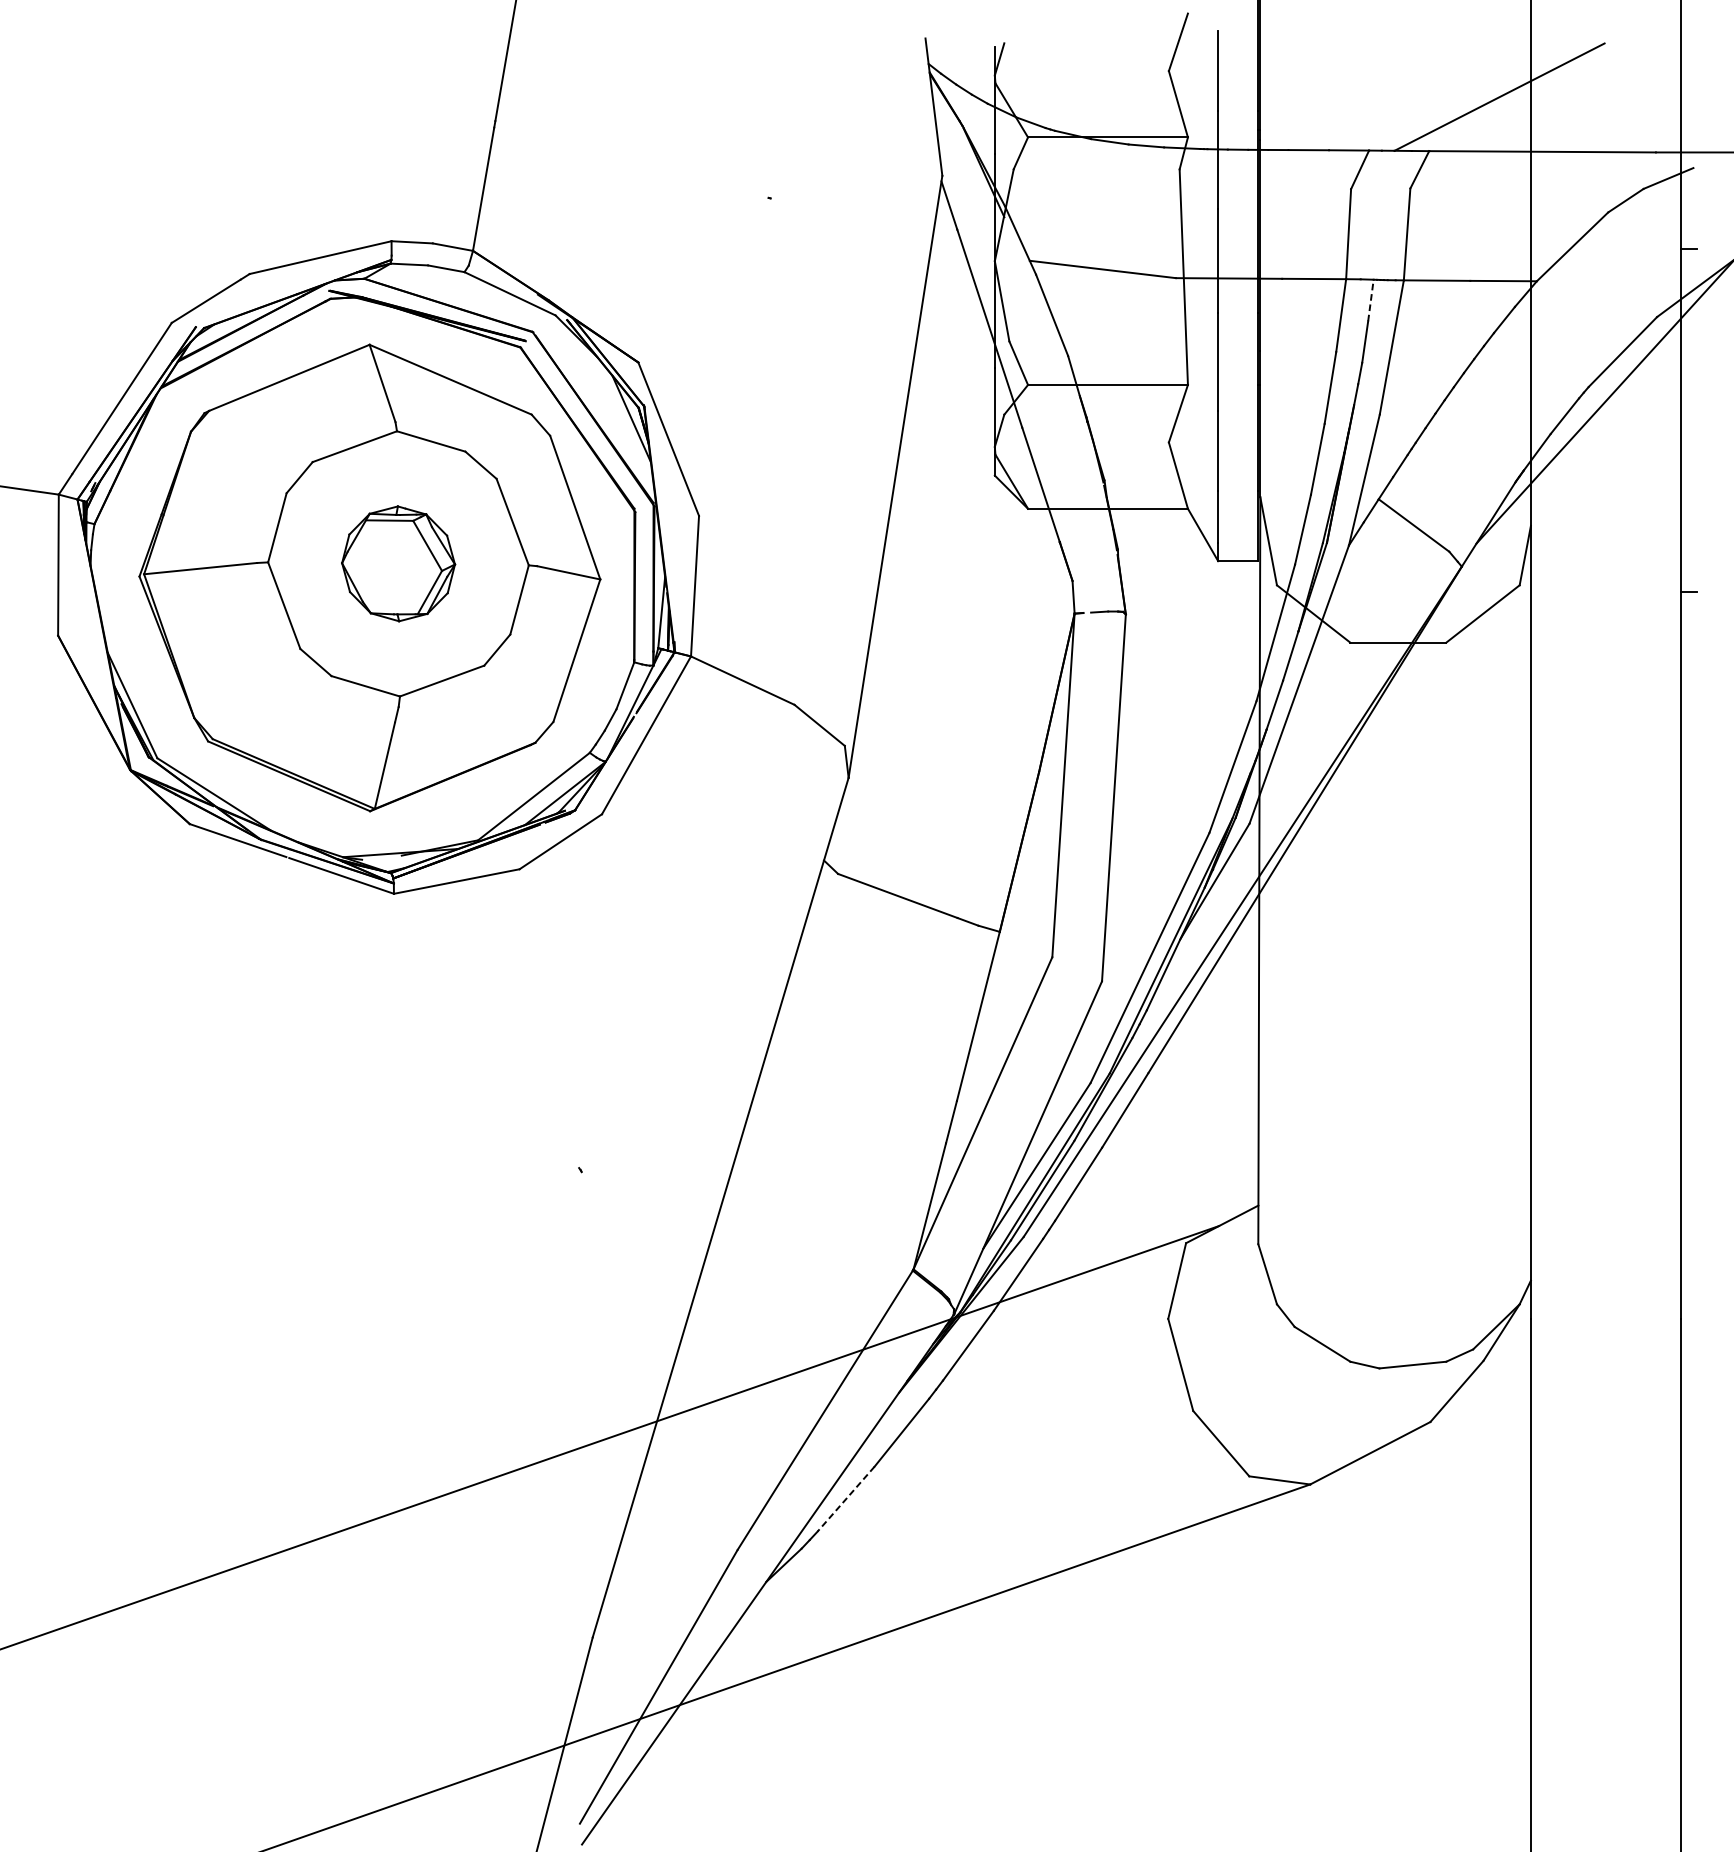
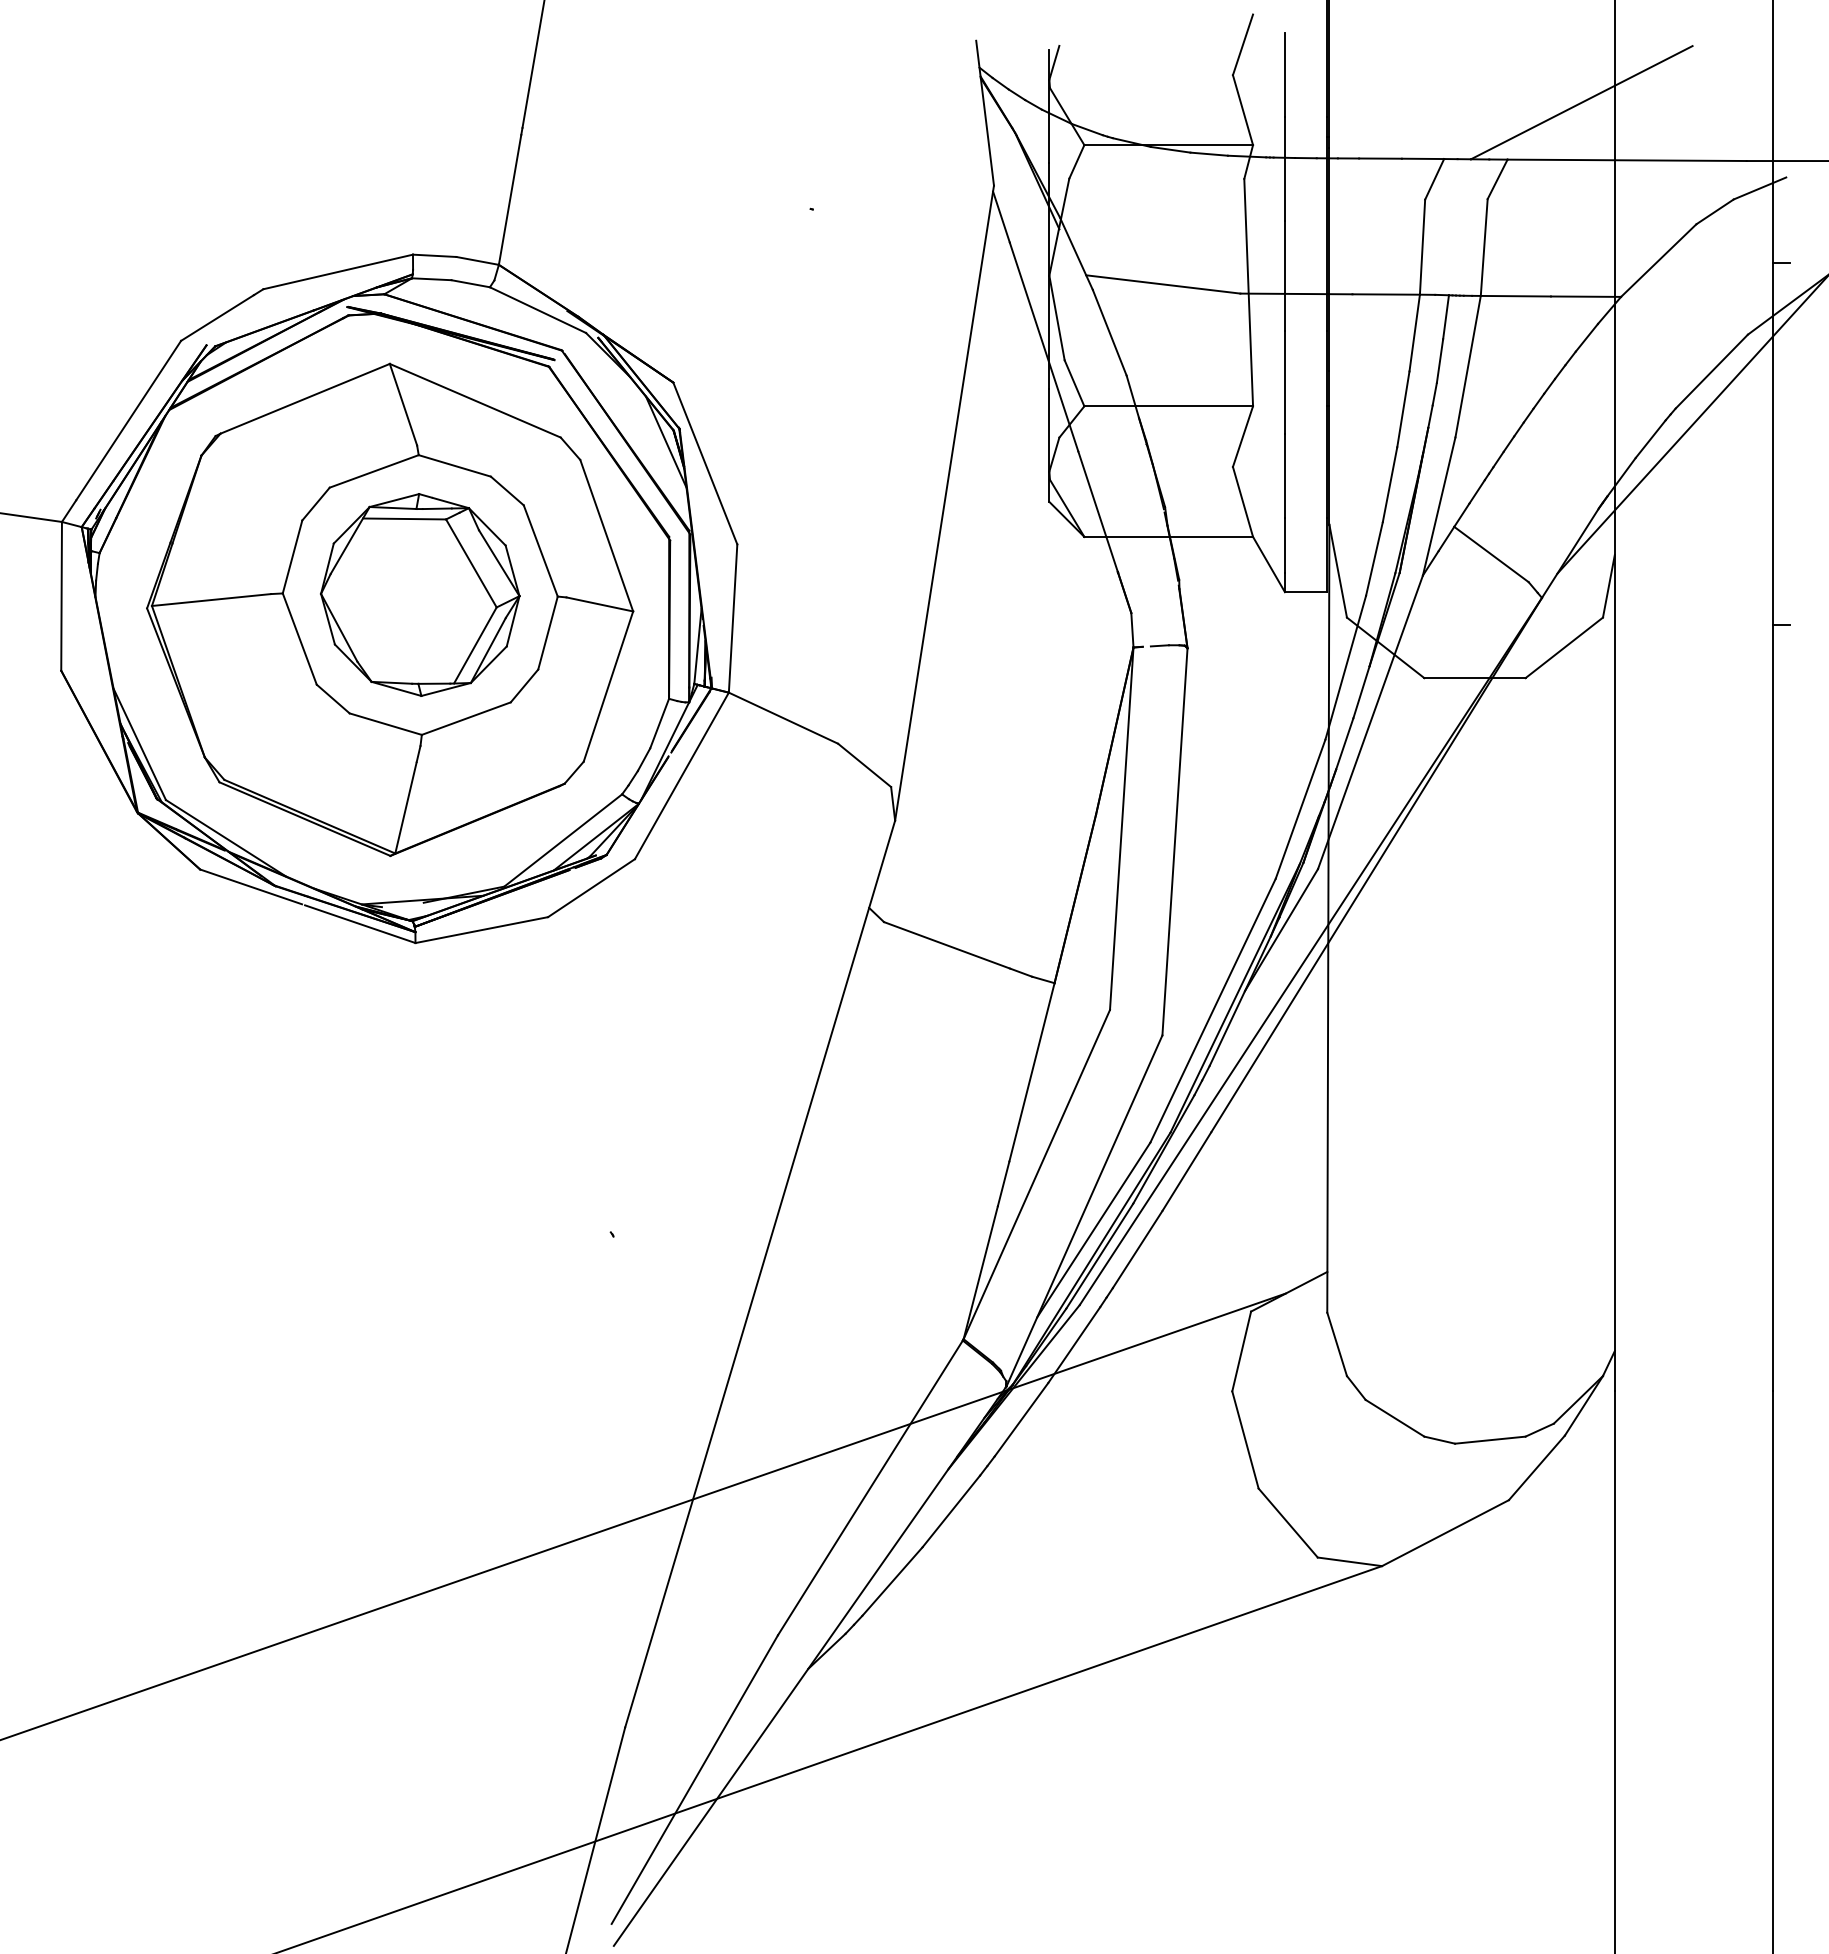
line: (1371, 299) -> (1446, 316), dashed -> solid
part: (398, 563) -> (420, 594), size x1.67
line: (846, 1499) -> (892, 1581), dashed -> solid

